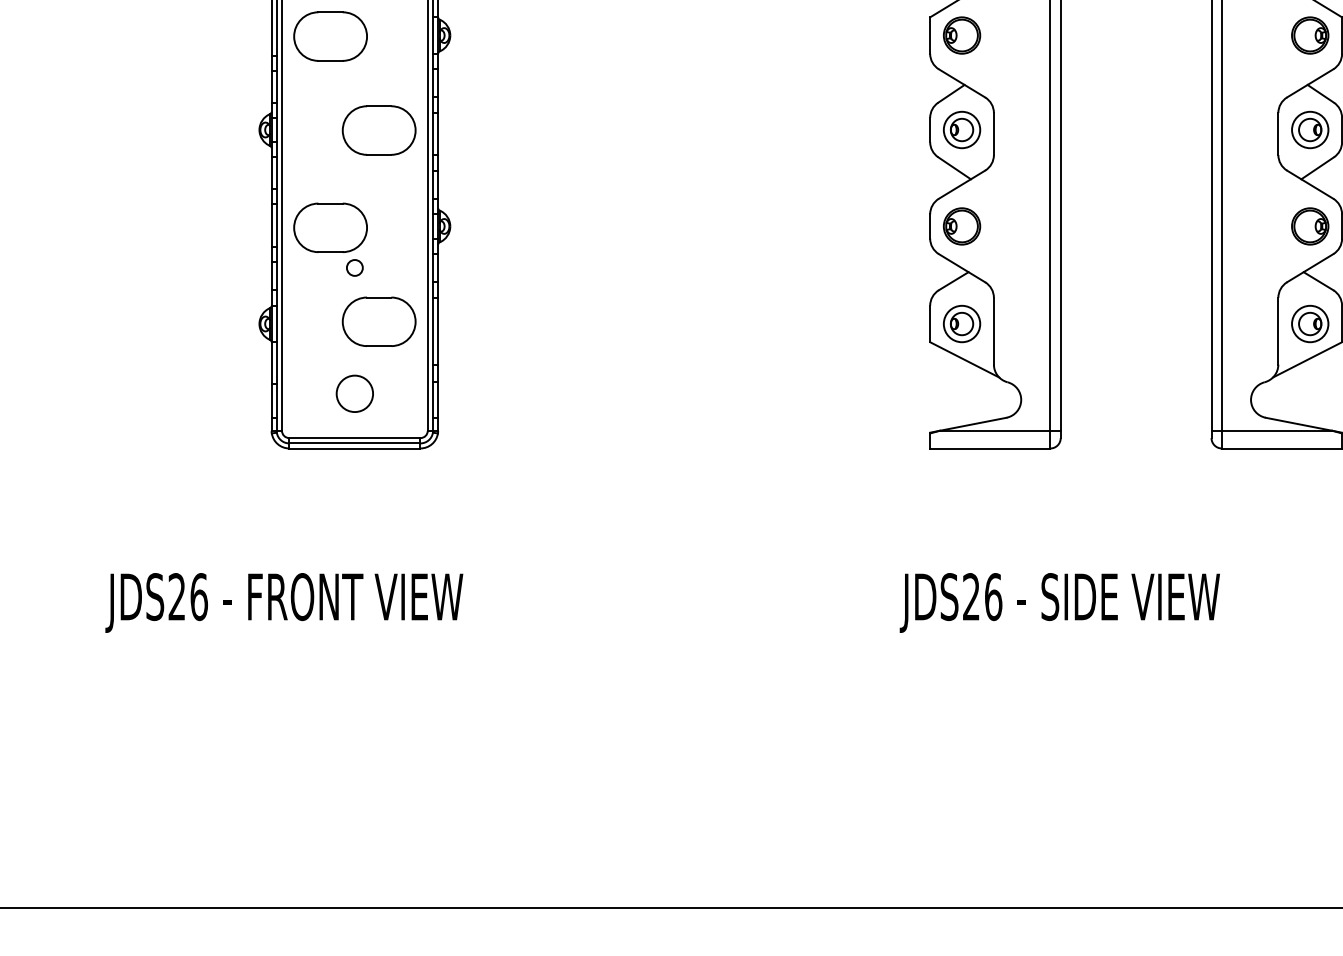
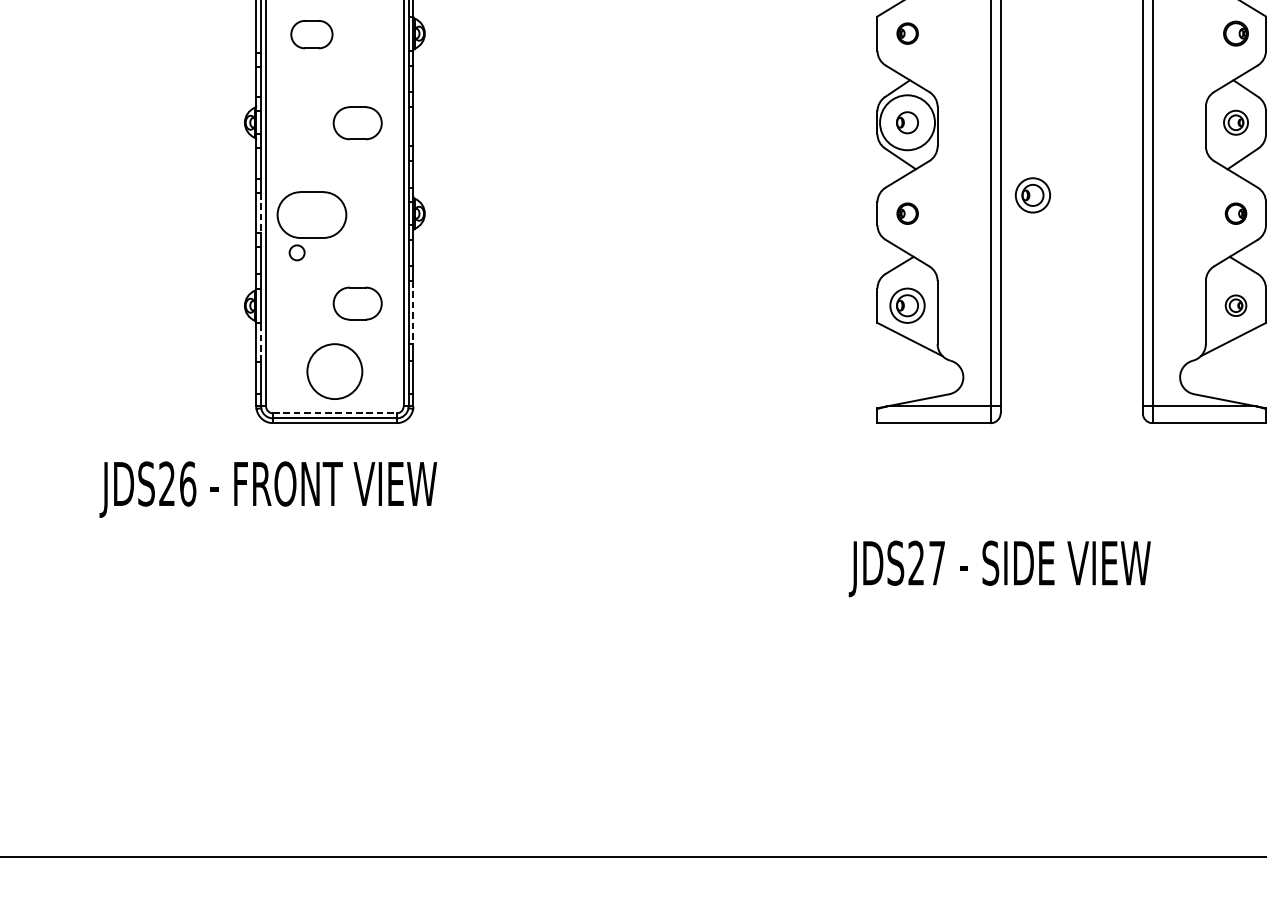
part: (962, 35) -> (907, 33), size x0.6
part: (1310, 35) -> (1236, 33), size x0.7
part: (330, 36) -> (311, 34), size x0.6
circle: (961, 129) -> (907, 122), size x1.6
part: (1310, 129) -> (1236, 122), size x0.7
part: (378, 130) -> (357, 123), size x0.7
part: (1095, 206) -> (1033, 194), added
line: (276, 226) -> (260, 213), solid -> dashed
part: (962, 226) -> (907, 213), size x0.6
part: (1310, 226) -> (1236, 213), size x0.6
circle: (354, 267) -> (296, 252), moved
part: (378, 321) -> (357, 303), size x0.7
part: (1310, 323) -> (1236, 305), size x0.6
line: (438, 331) -> (413, 312), solid -> dashed
line: (276, 362) -> (260, 342), solid -> dashed
circle: (354, 393) -> (334, 371), size x1.6
line: (354, 438) -> (334, 413), solid -> dashed
text: (993, 597) -> (937, 563), JDS26 -> JDS27
text: (284, 602) -> (268, 489), moved

